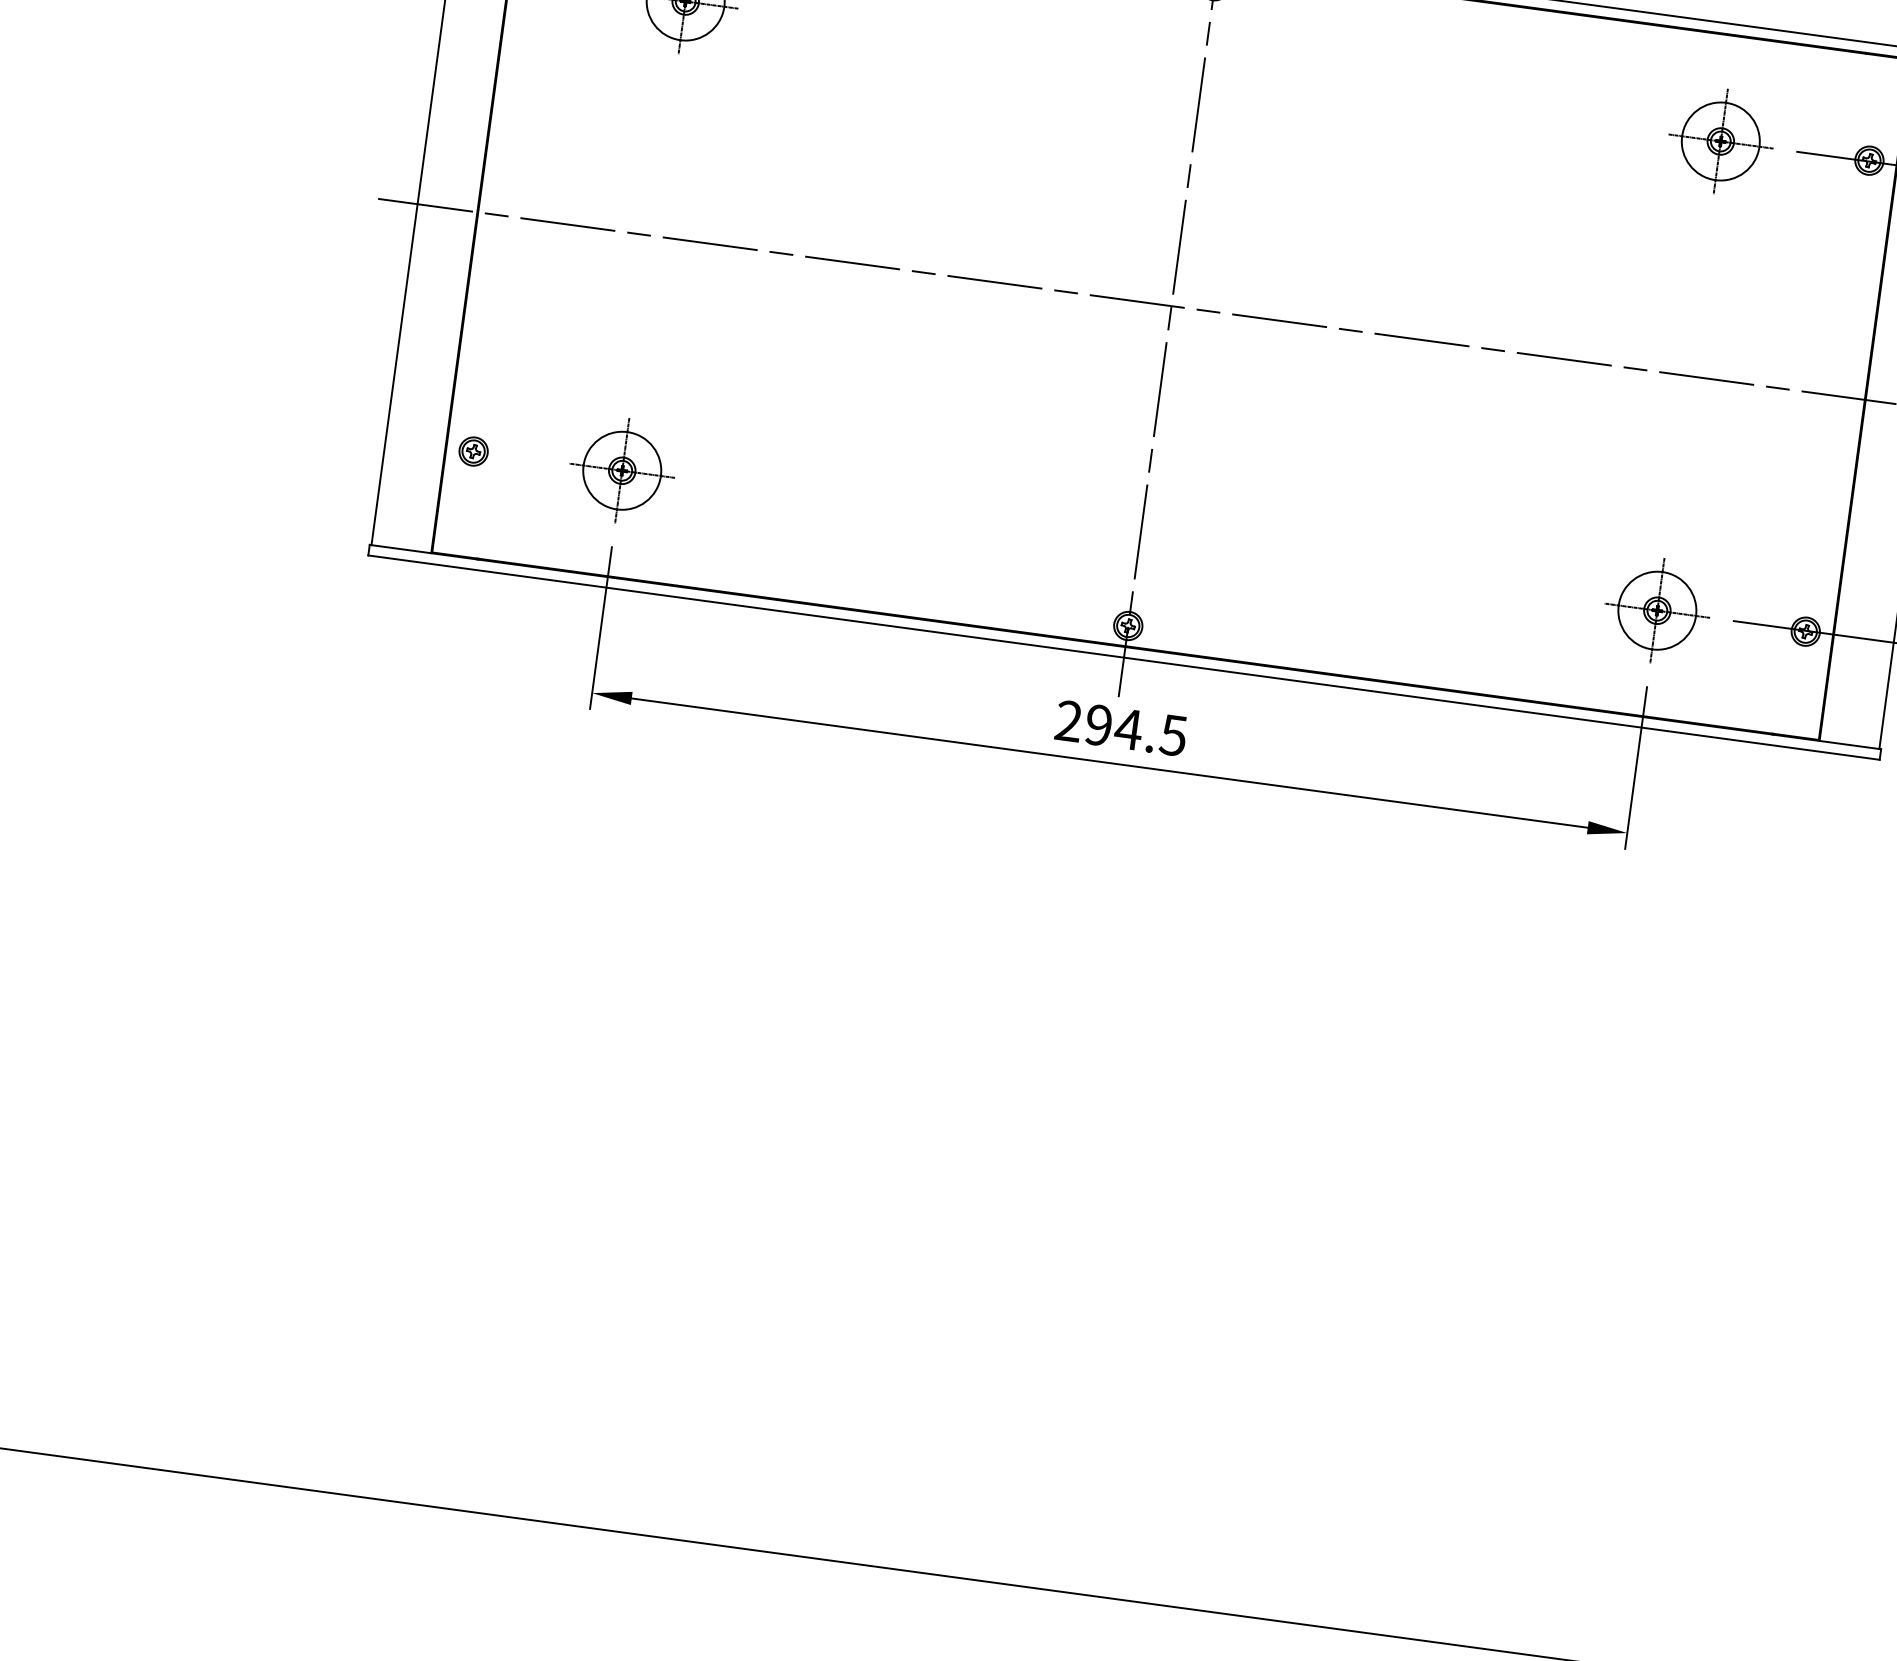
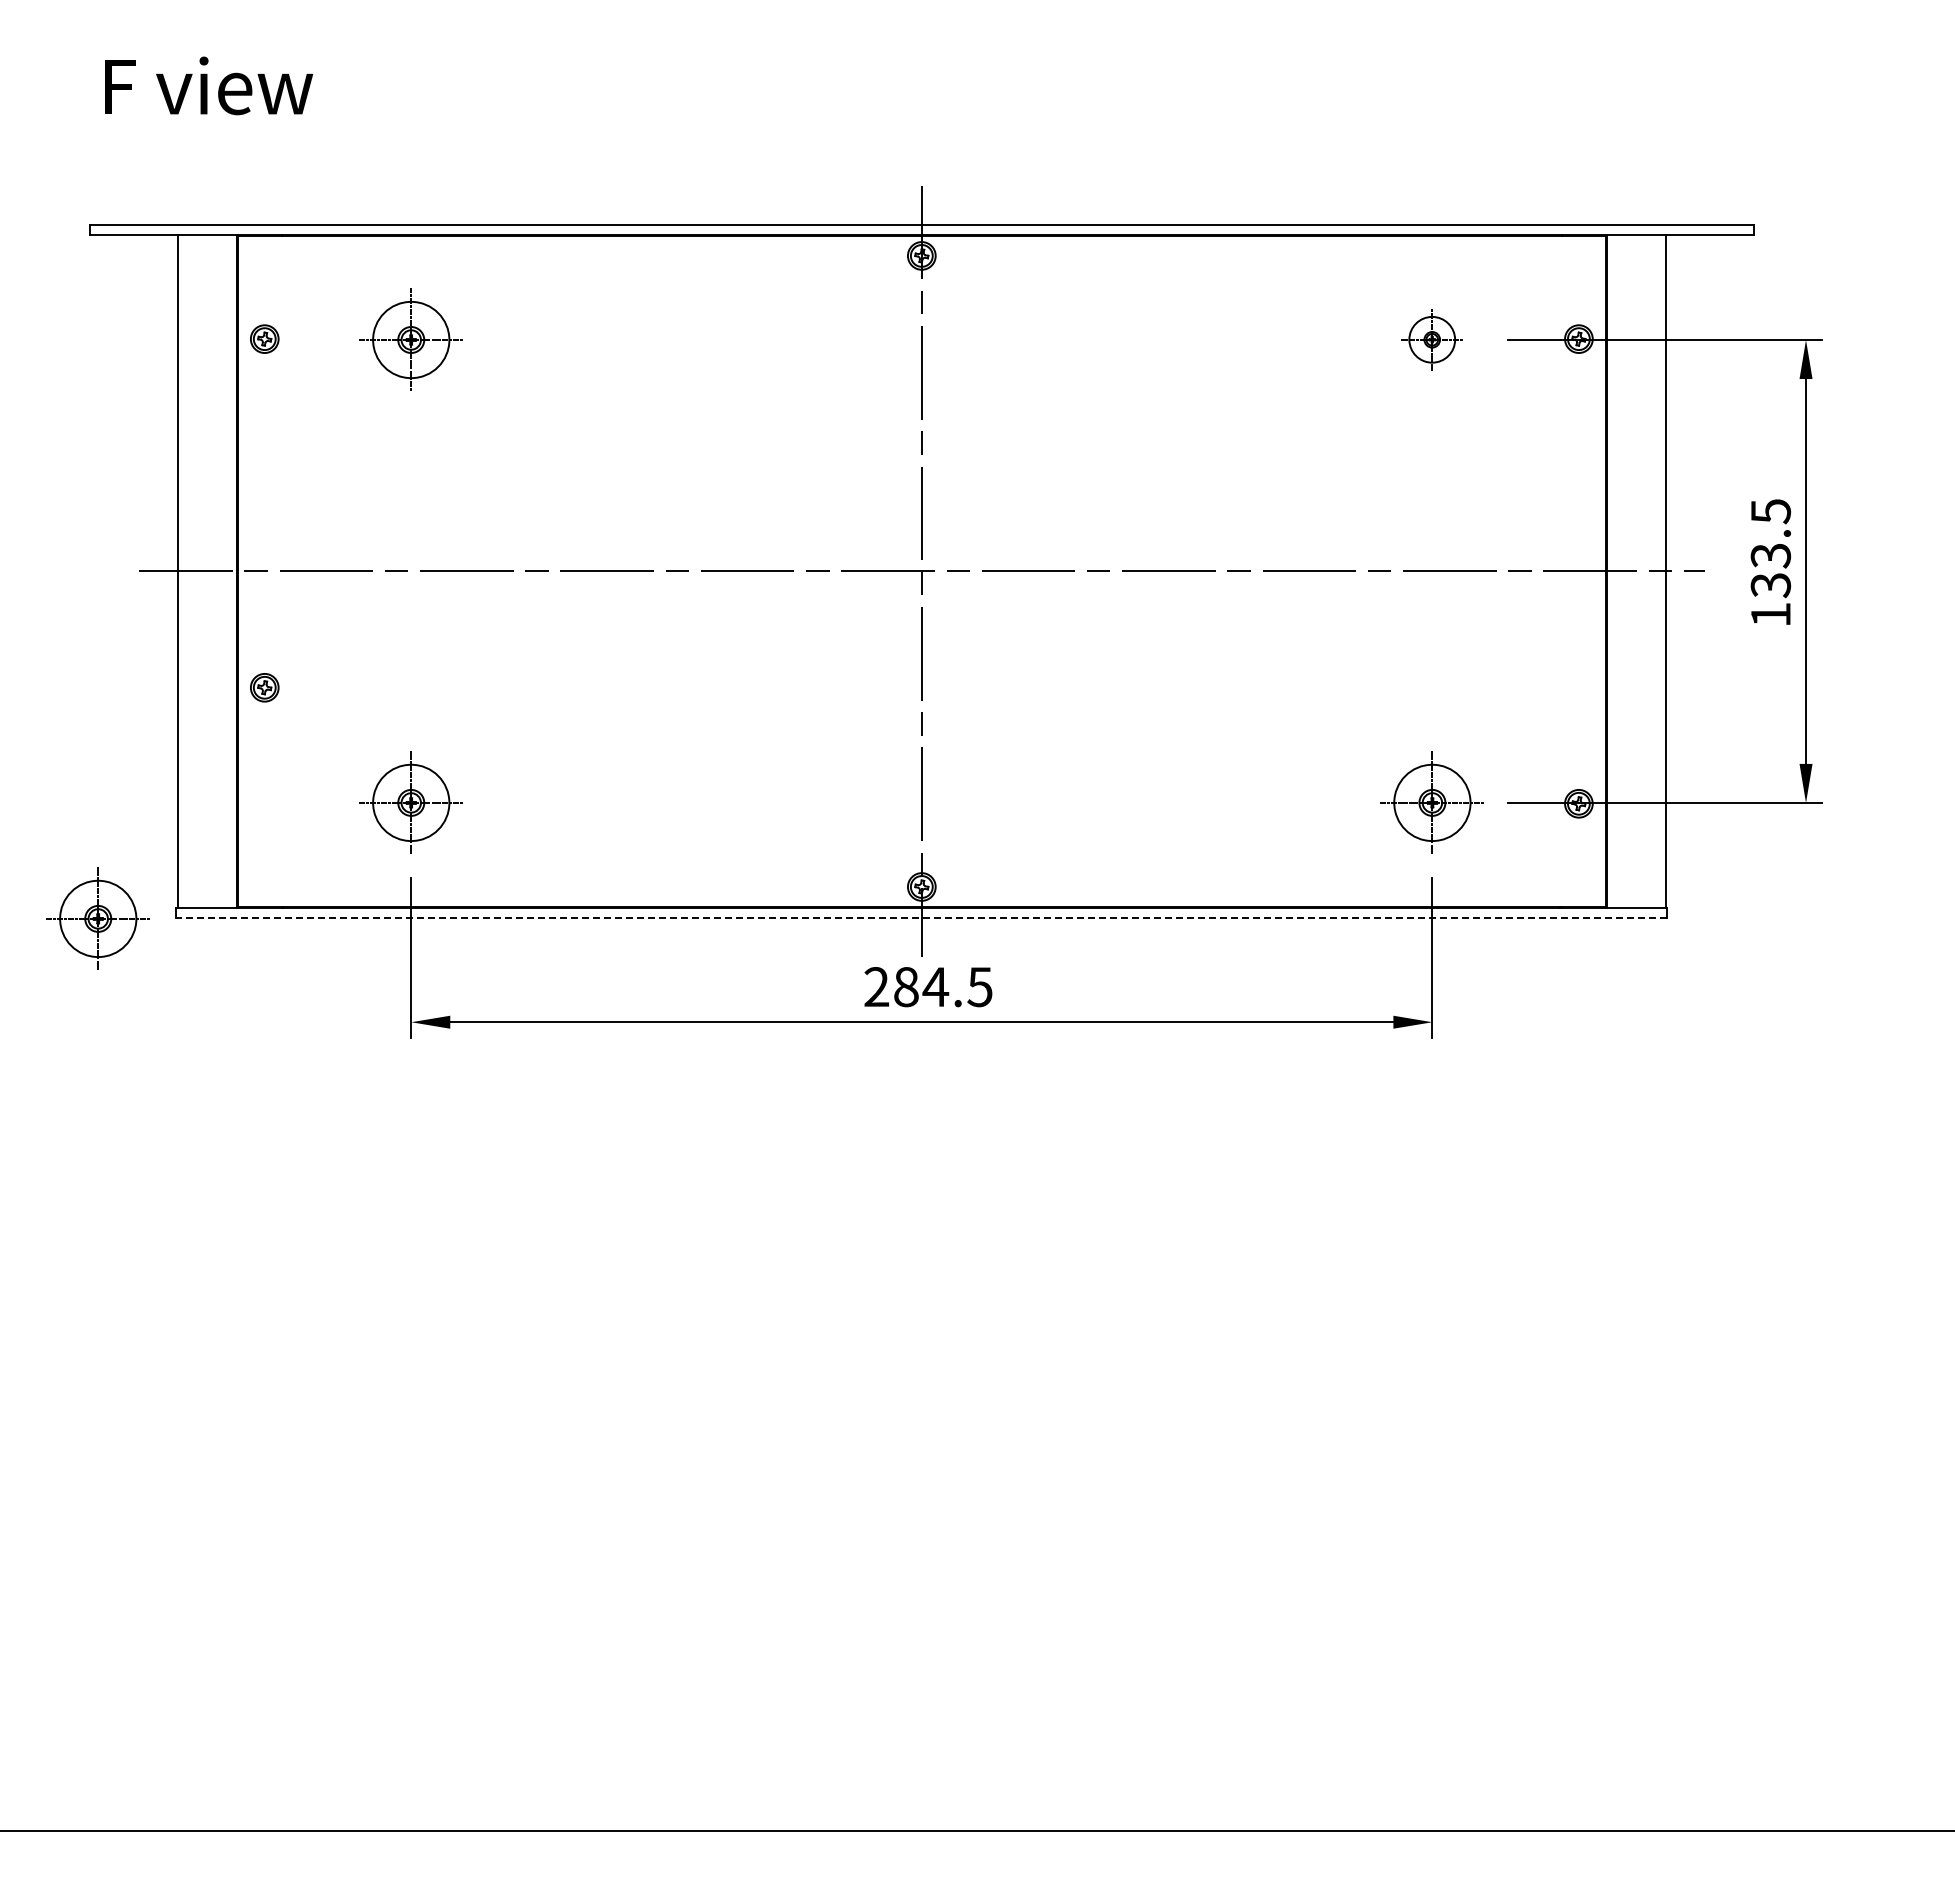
part: (1719, 140) -> (1431, 339), size x0.6
part: (473, 451) -> (264, 687), moved
part: (288, 544) -> (97, 918), added
line: (1123, 657) -> (921, 918), solid -> dashed
text: (1098, 725) -> (906, 987), 294.5 -> 284.5

